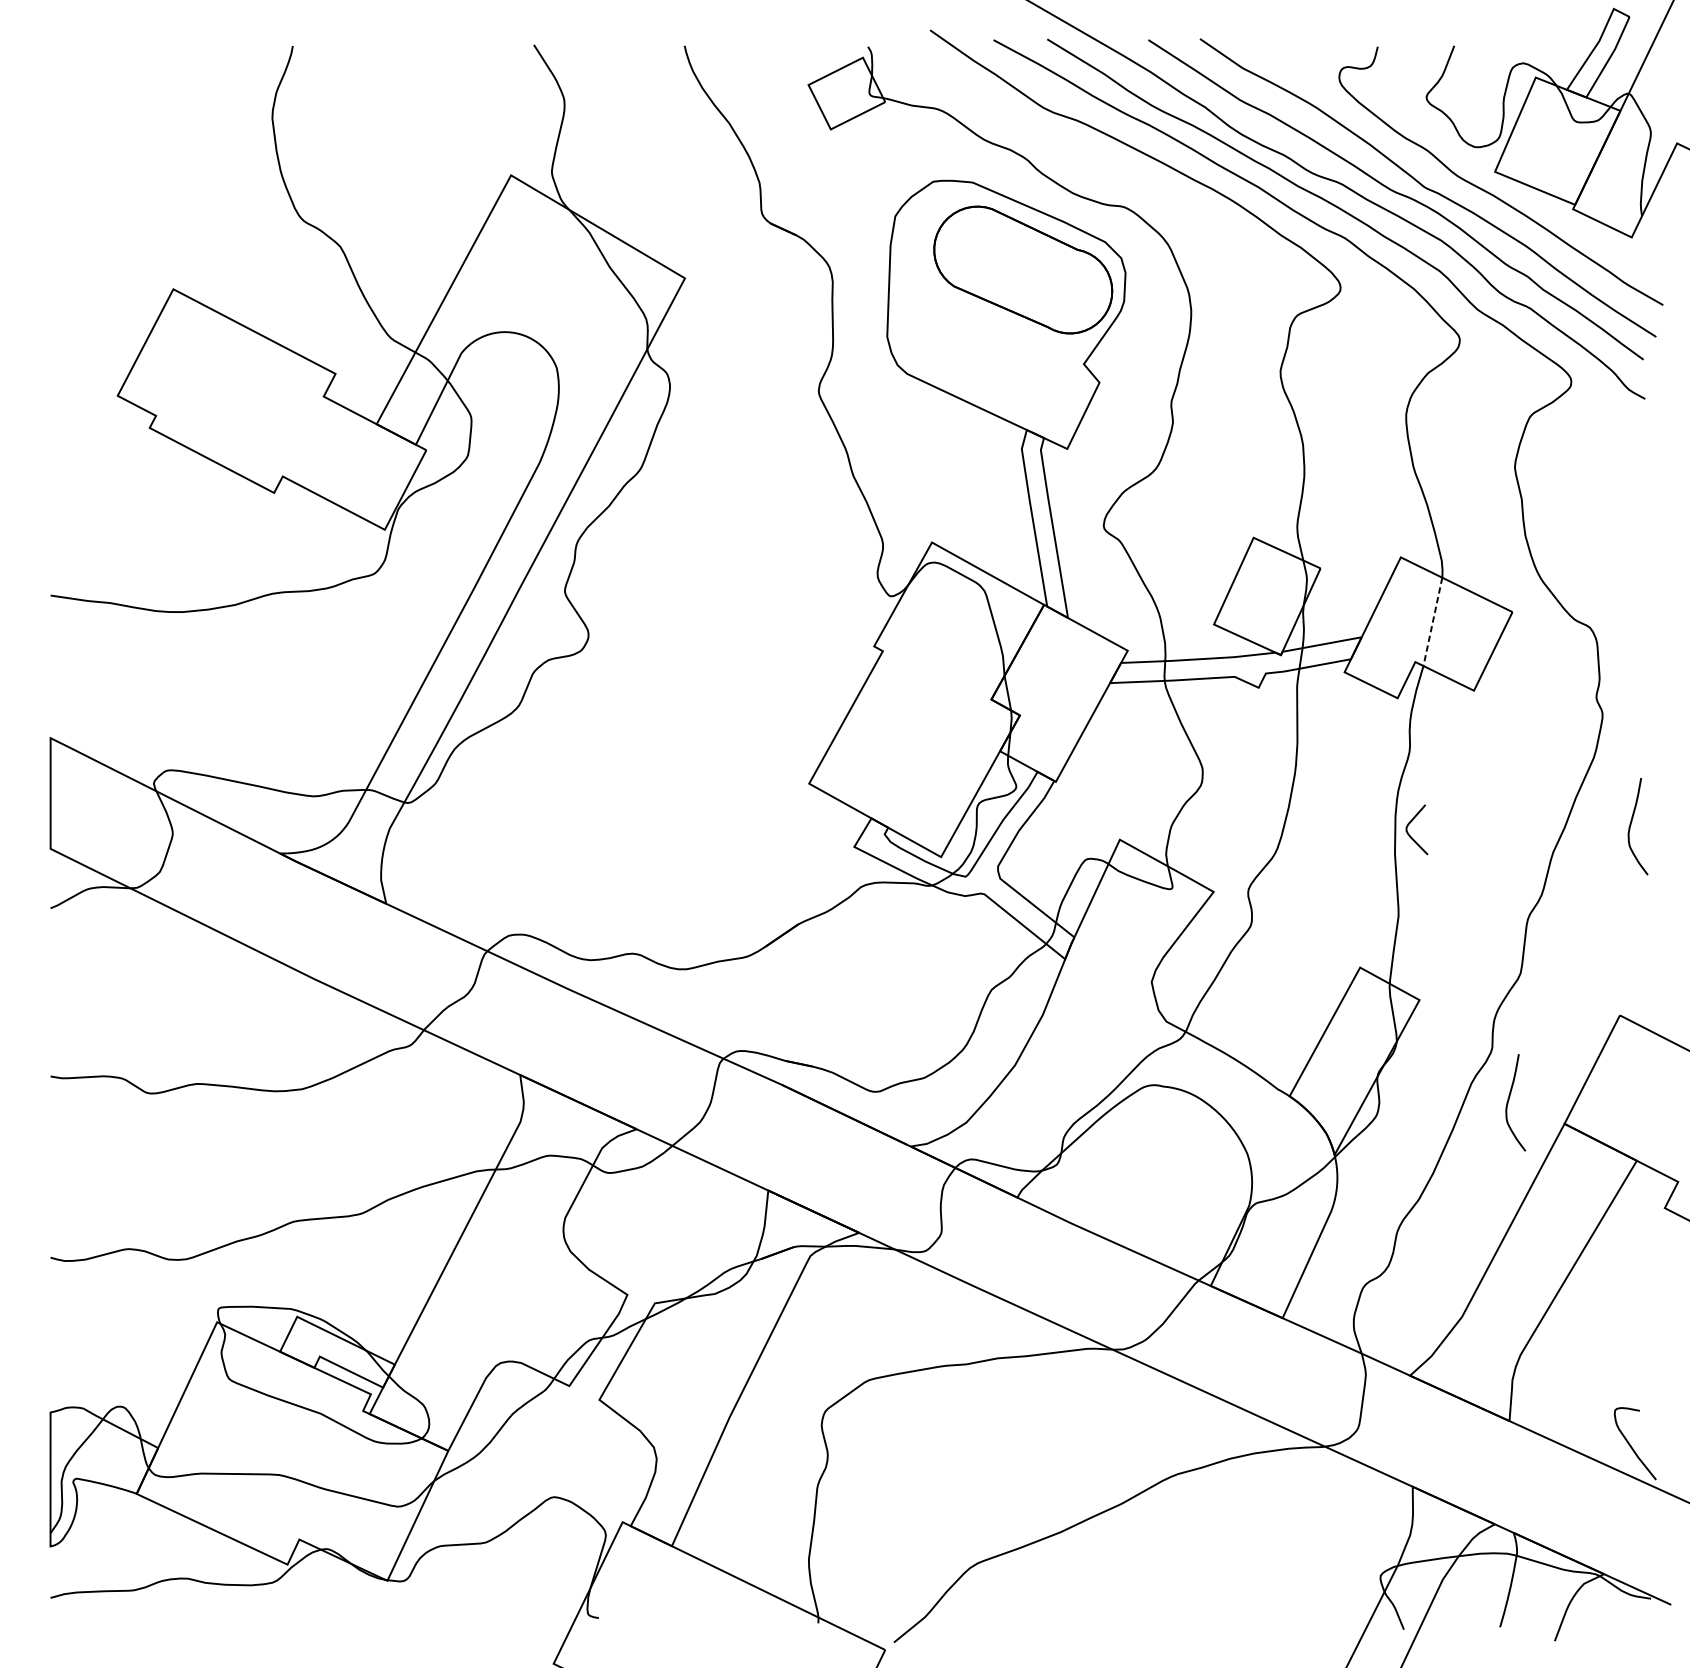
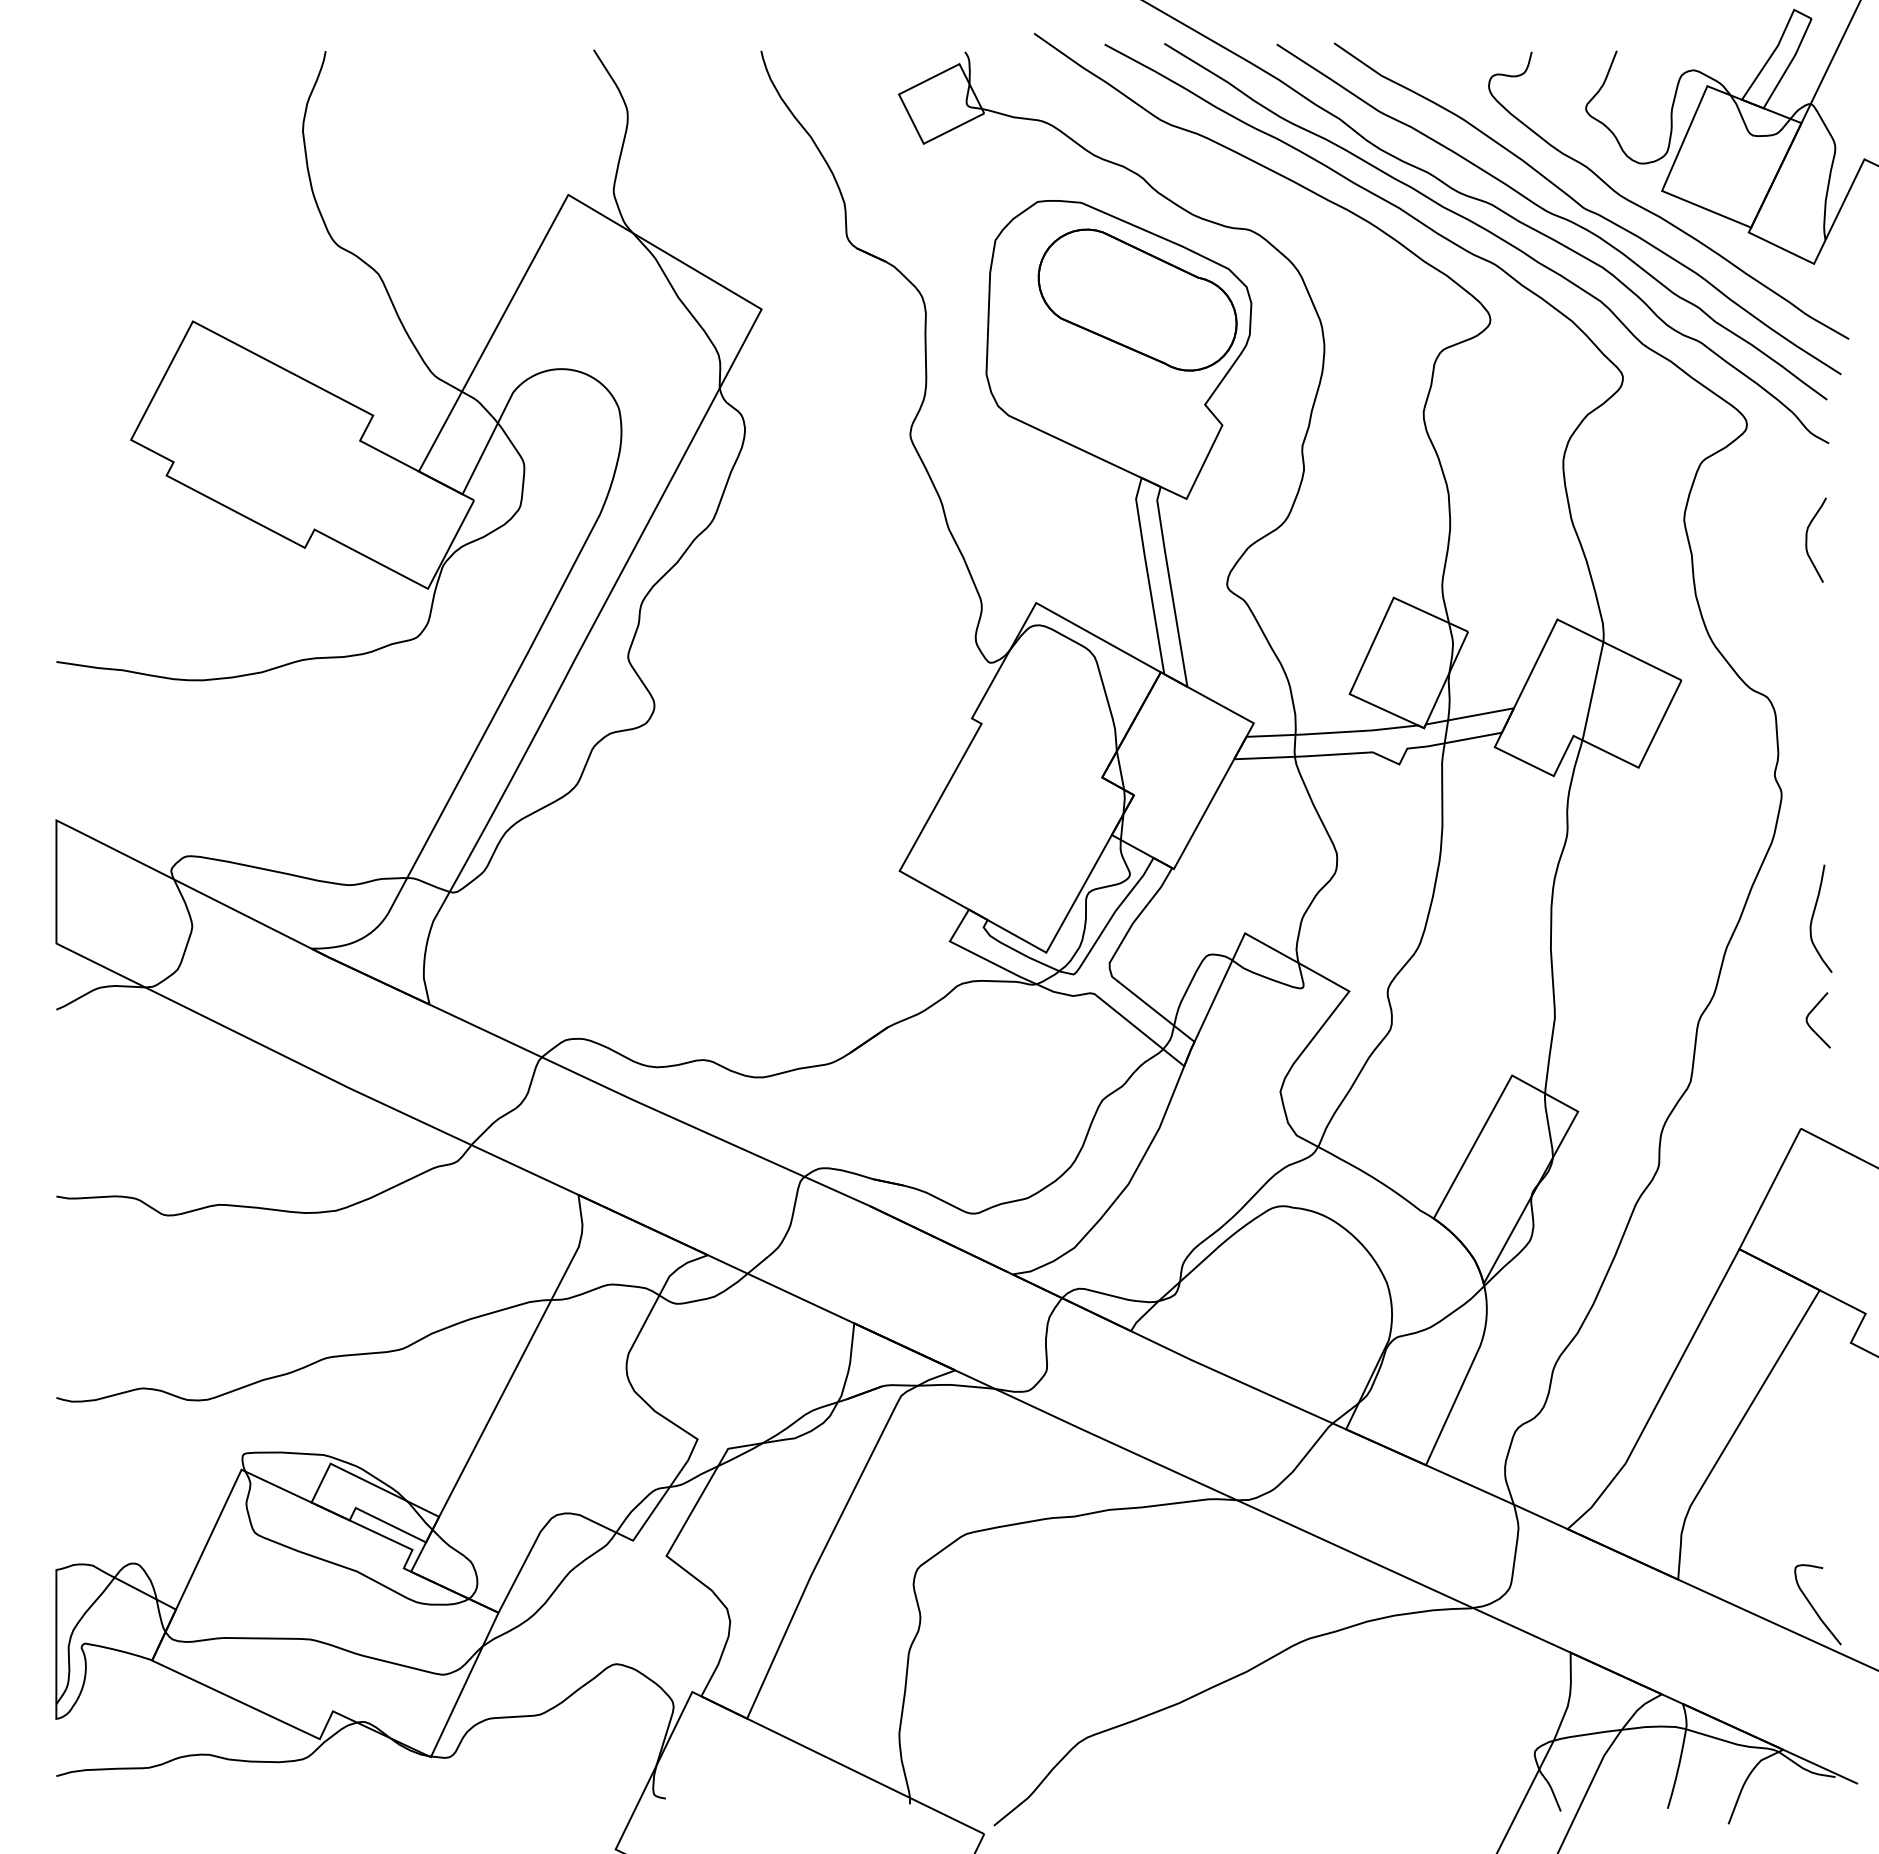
curve: (1625, 485) -> (1807, 539), added
line: (1432, 622) -> (1592, 691), dashed -> solid
curve: (1409, 834) -> (1810, 1025), moved
curve: (1508, 1101) -> (1677, 1224), removed

